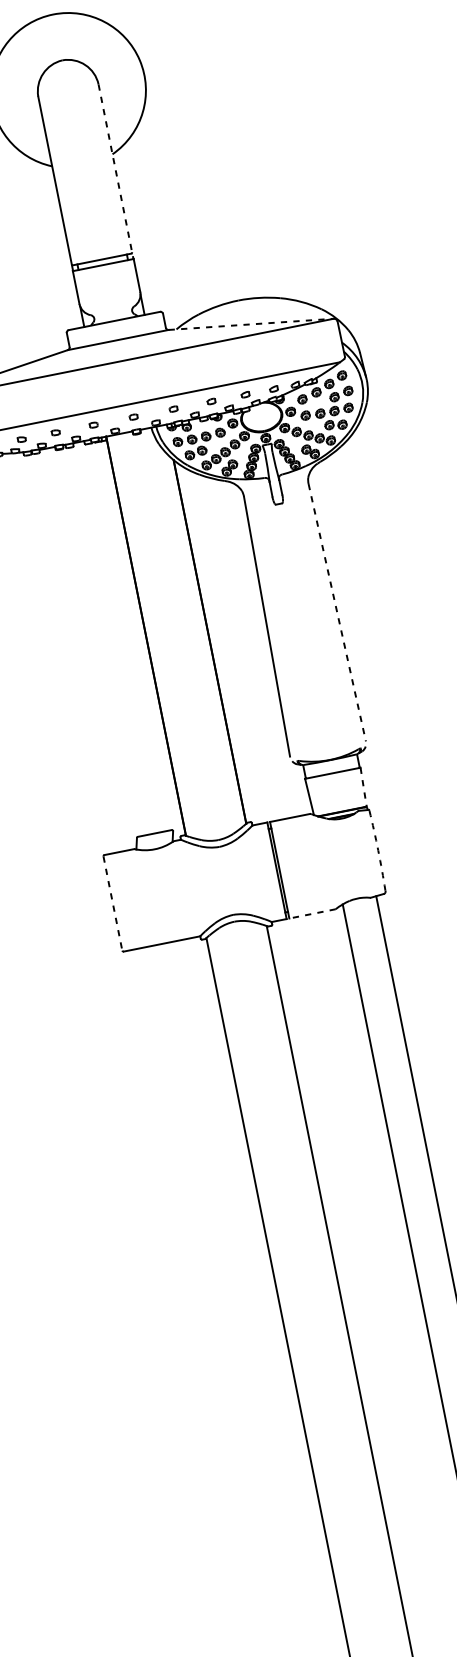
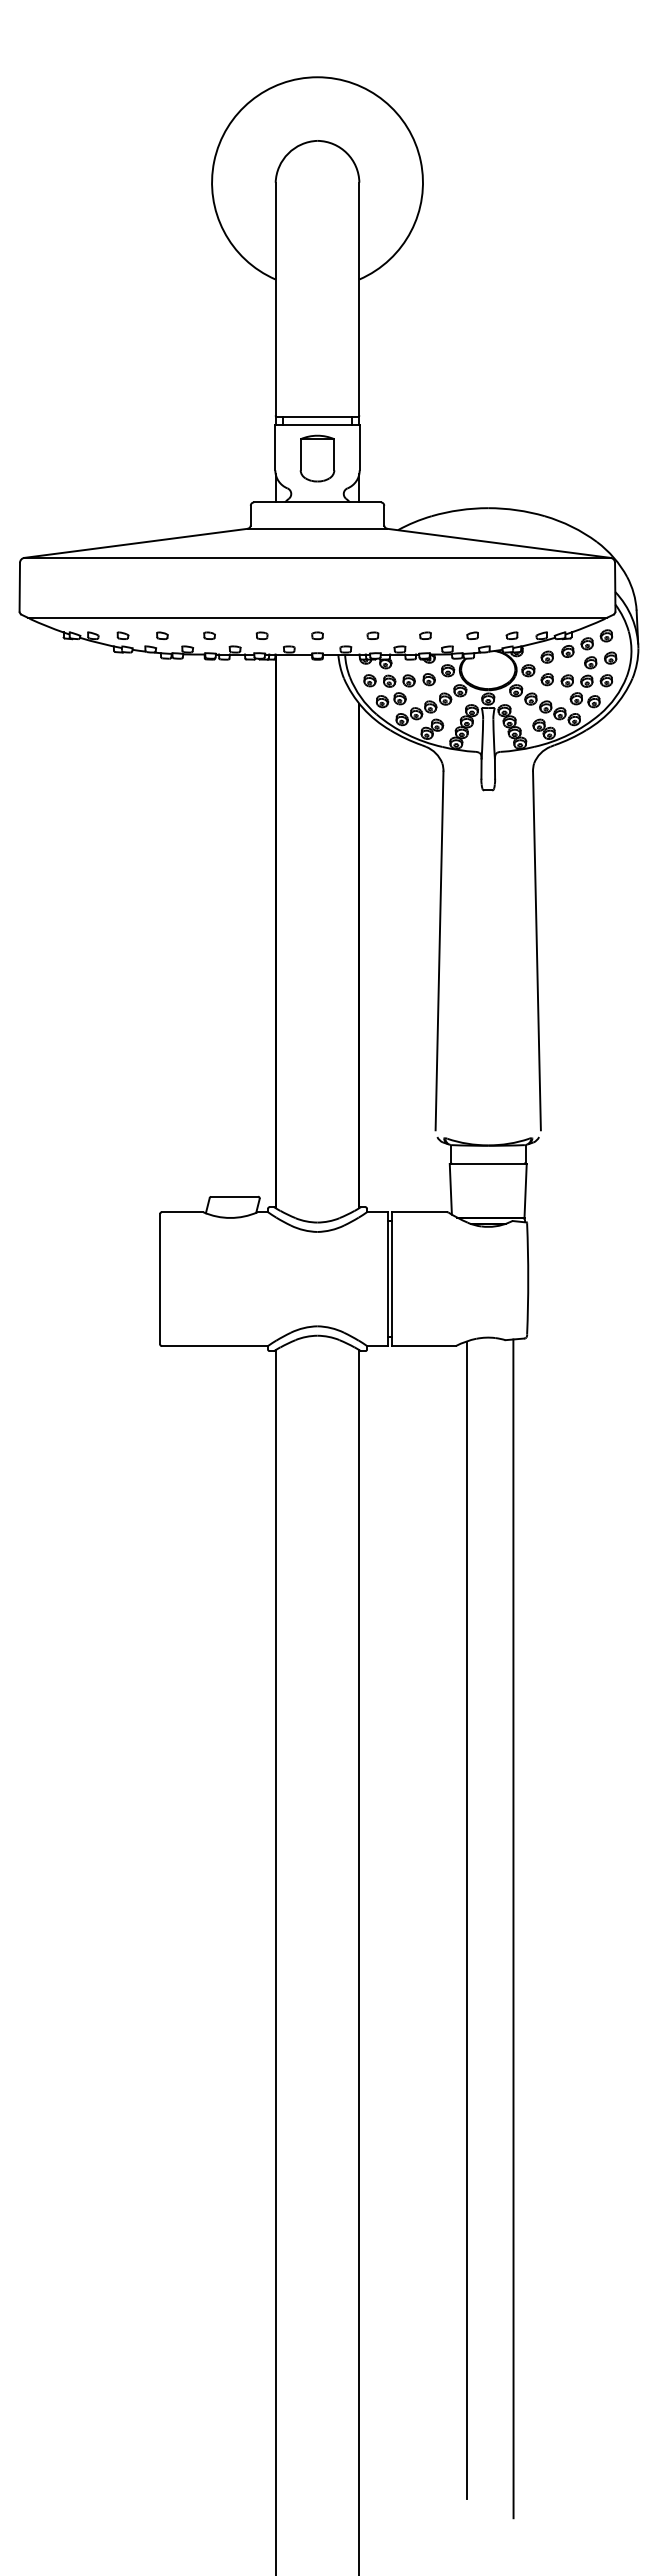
line: (116, 172) -> (359, 304), dashed -> solid
part: (108, 289) -> (317, 458), added
line: (251, 324) -> (499, 543), dashed -> solid
line: (337, 613) -> (536, 951), dashed -> solid
line: (363, 787) -> (525, 1190), dashed -> solid
arc: (378, 850) -> (528, 1279), dashed -> solid
line: (113, 903) -> (160, 1279), dashed -> solid
line: (312, 914) -> (423, 1346), dashed -> solid

